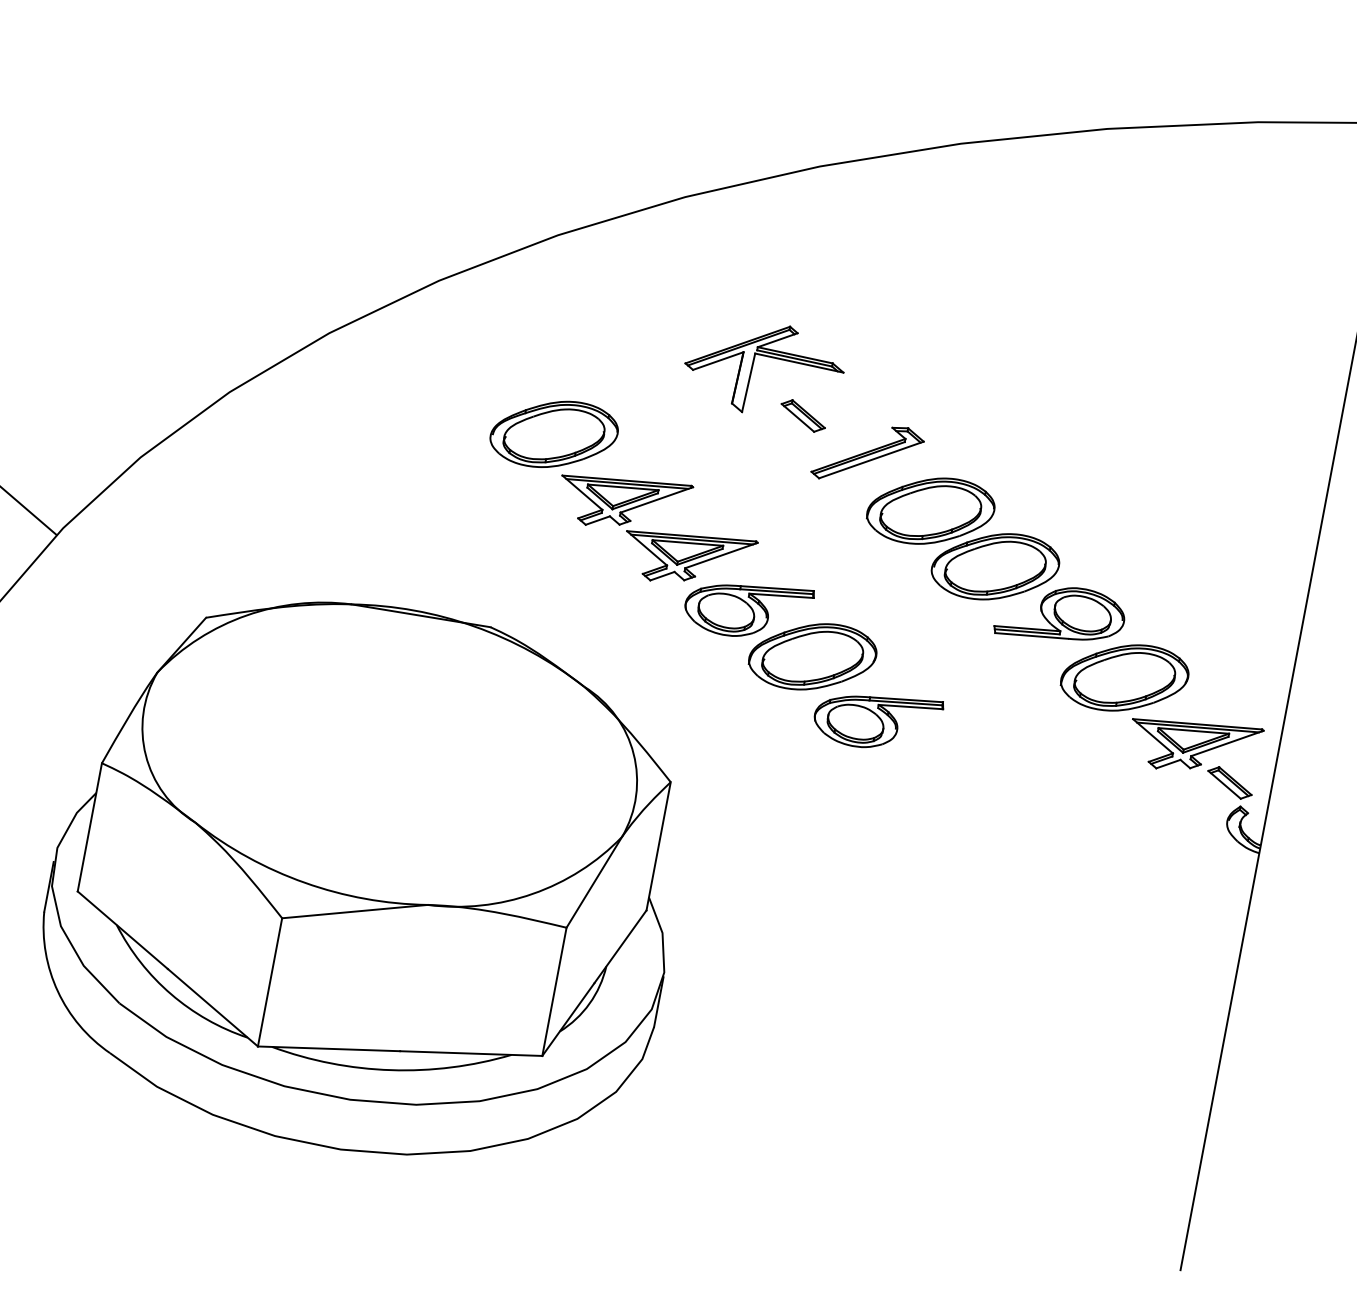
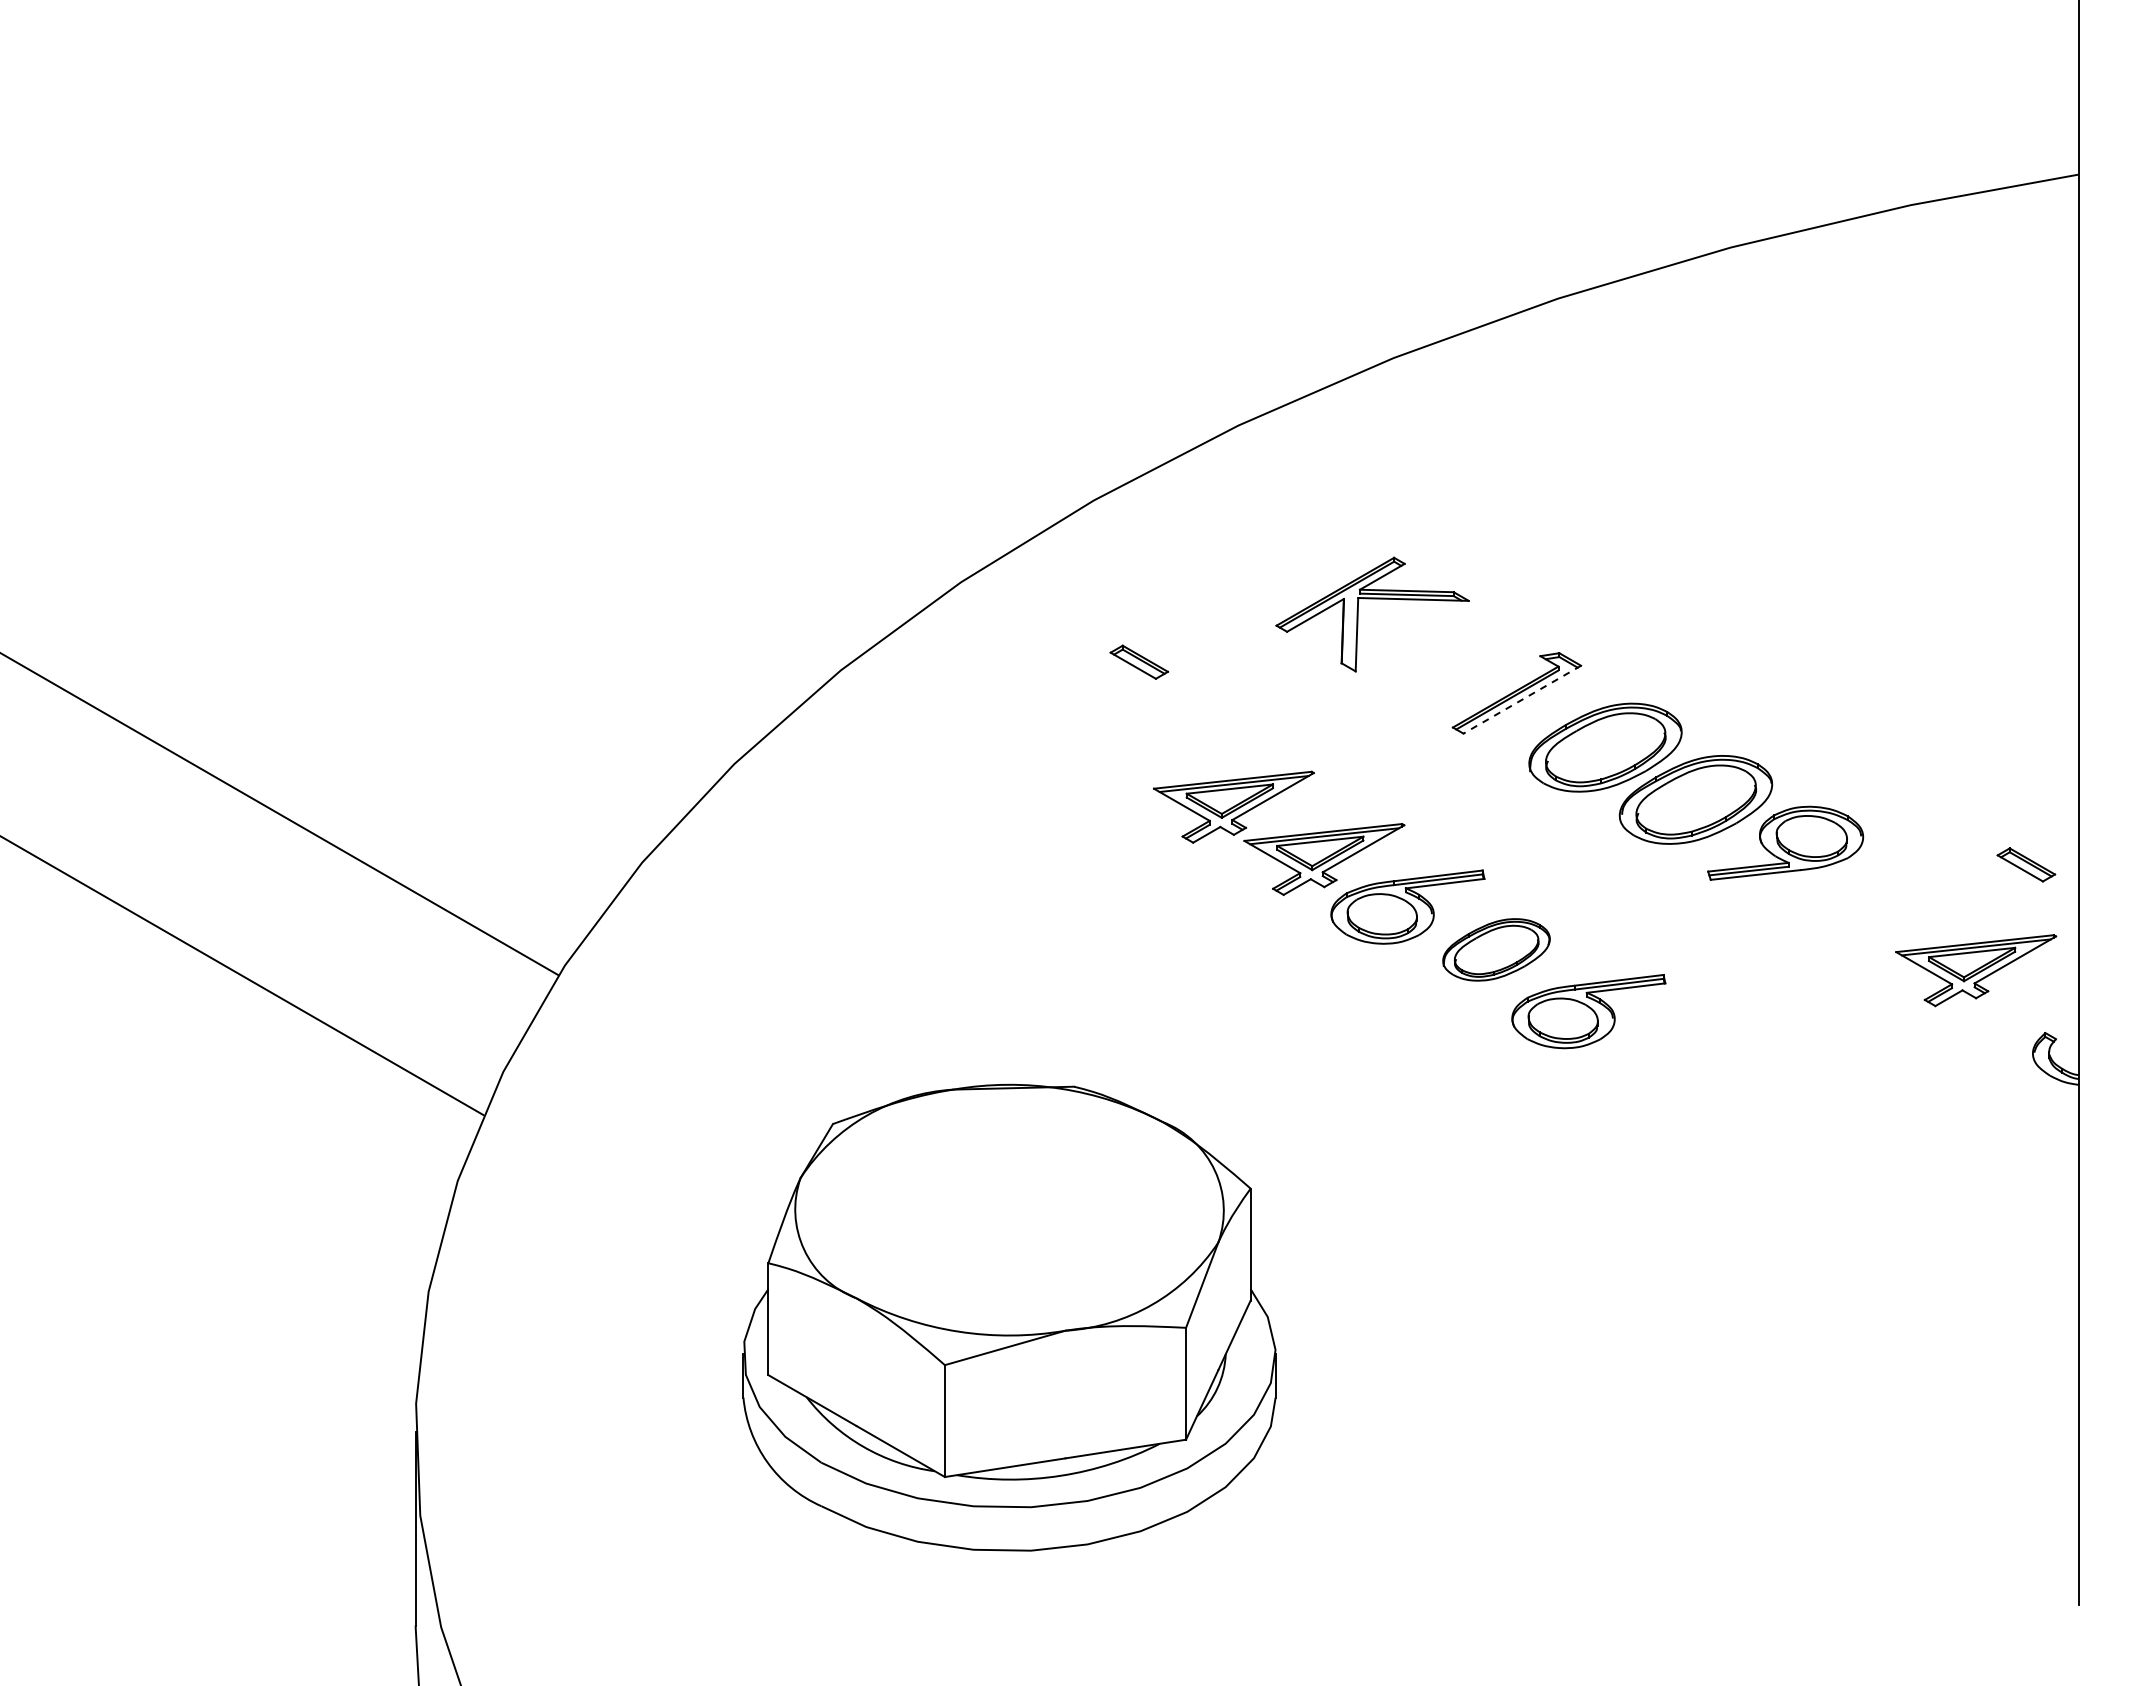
part: (803, 415) -> (1139, 661), moved
part: (554, 433) -> (1134, 740), removed
line: (871, 459) -> (1522, 699), solid -> dashed
part: (812, 656) -> (1496, 949), size x0.7
part: (1124, 677) -> (1876, 904), removed
part: (1230, 782) -> (2026, 864), moved
part: (366, 877) -> (1009, 1317), size x0.7

